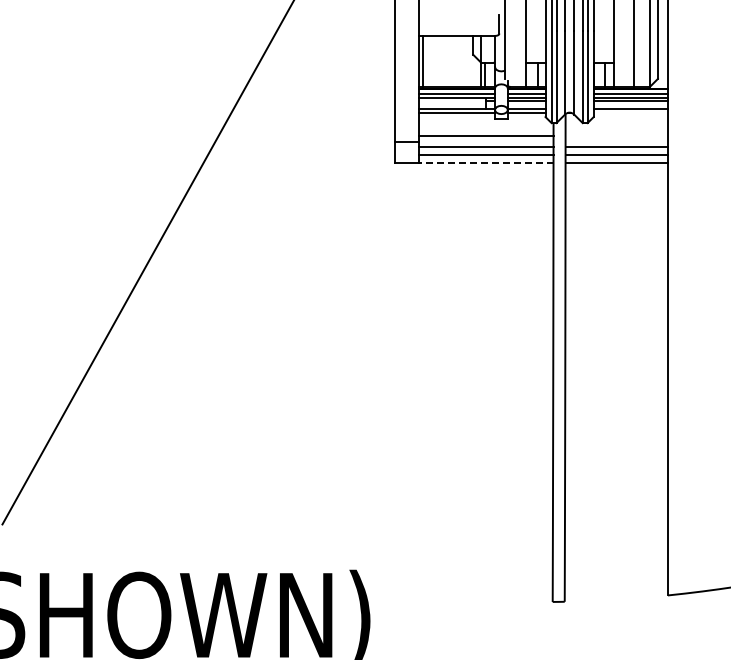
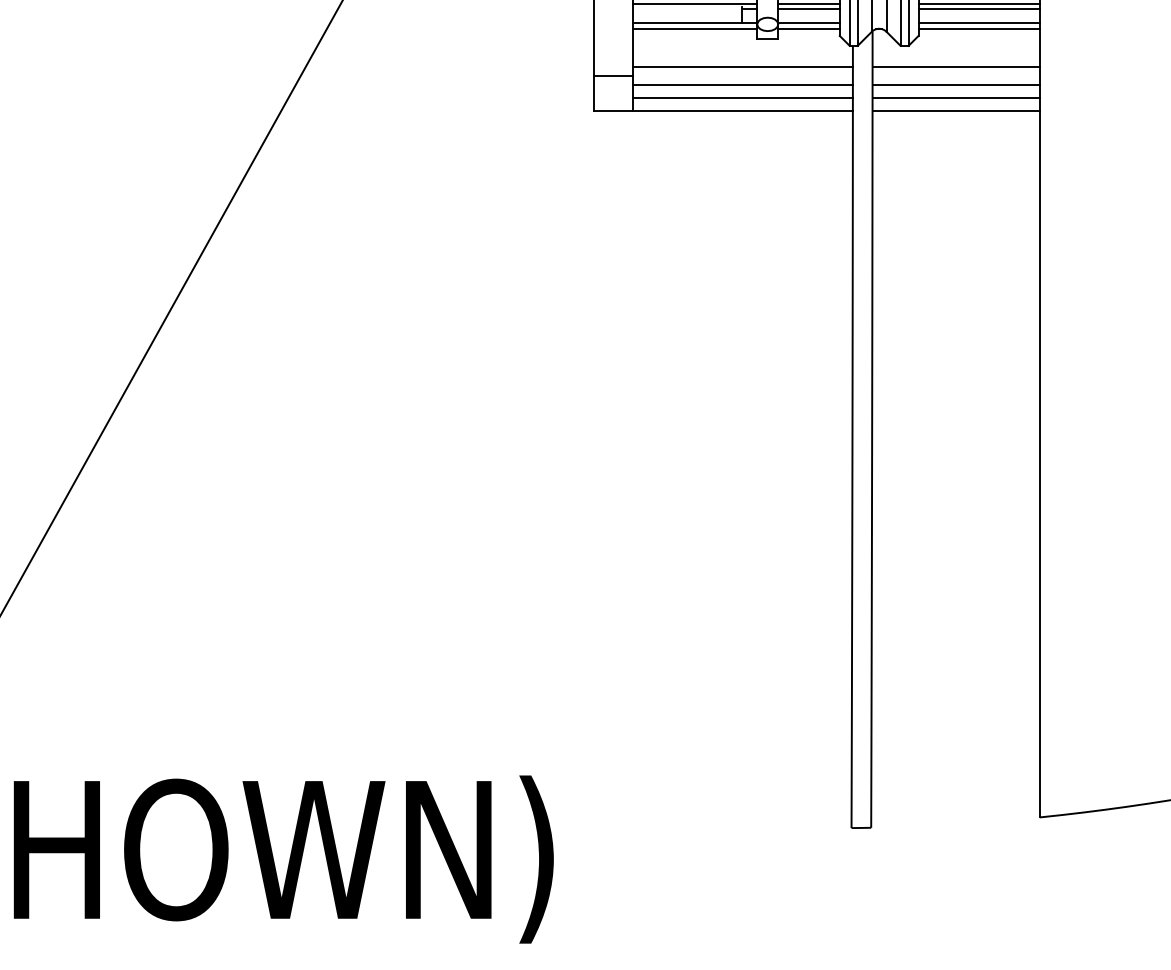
line: (630, 112) -> (978, 28), added
line: (616, 136) -> (955, 67), added
line: (485, 163) -> (741, 111), dashed -> solid

